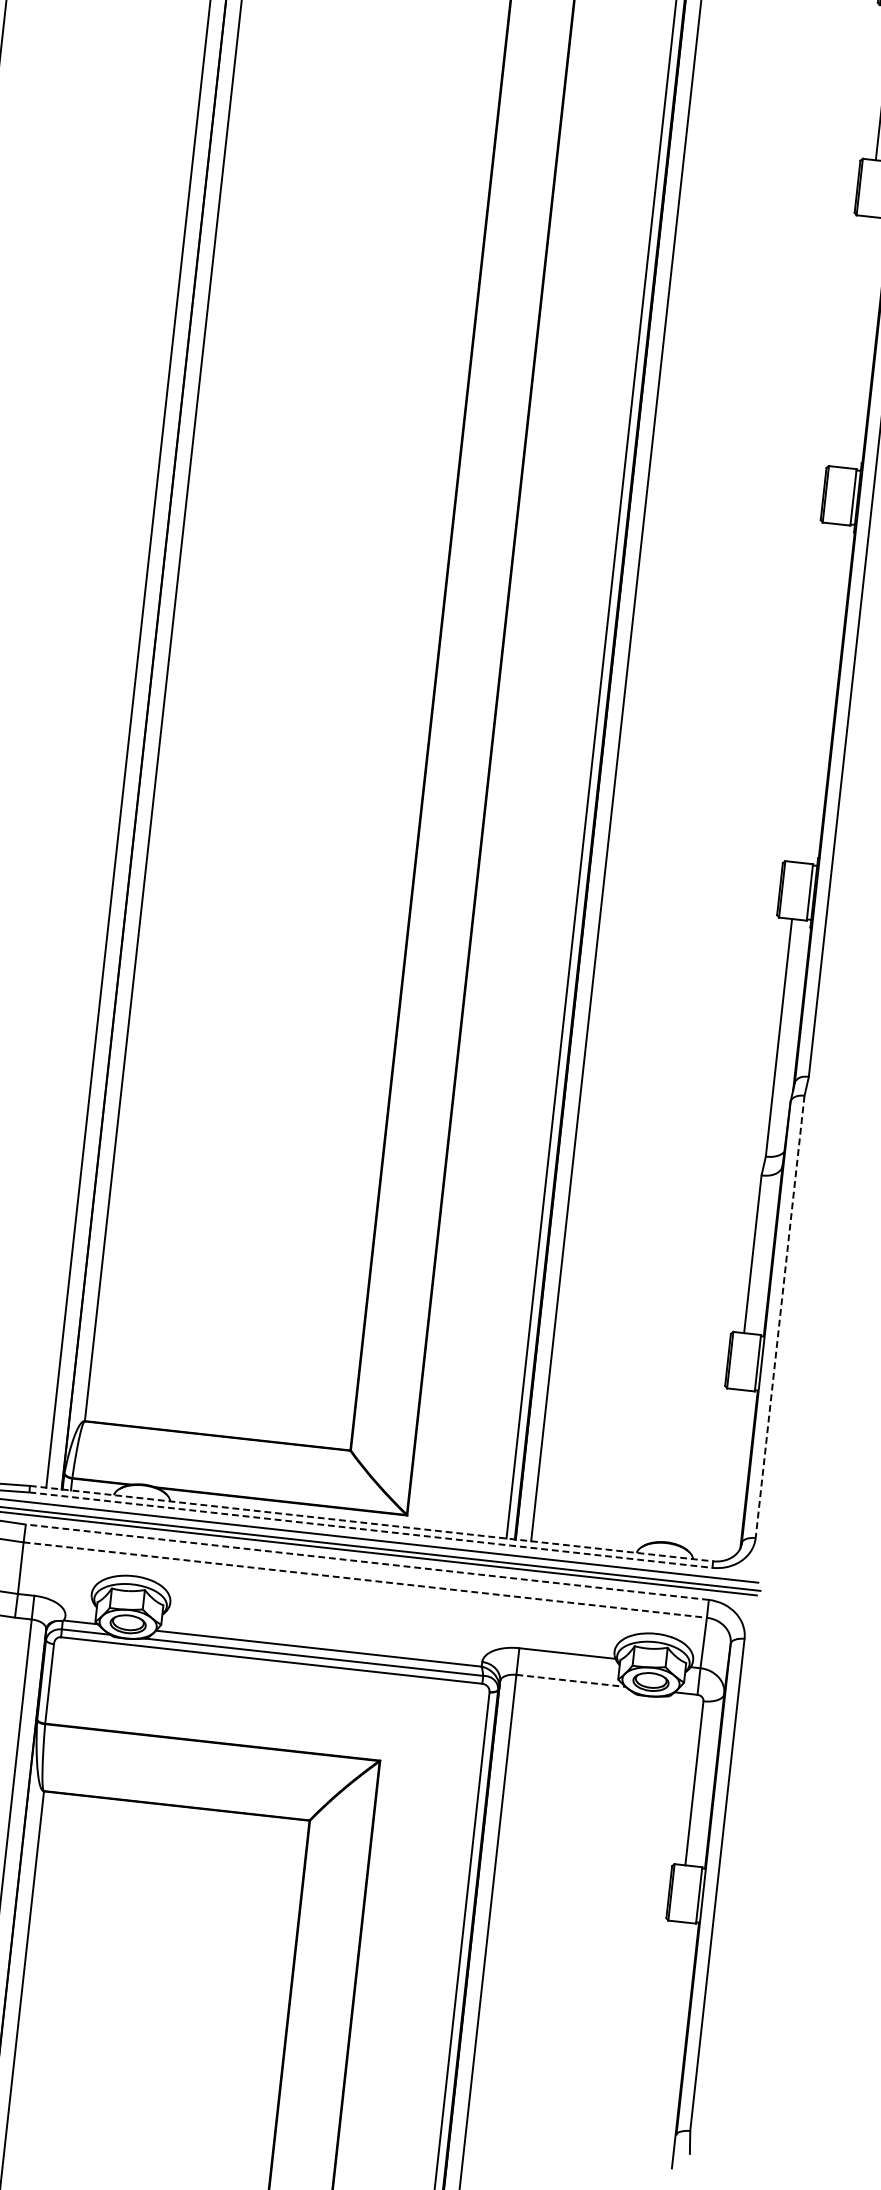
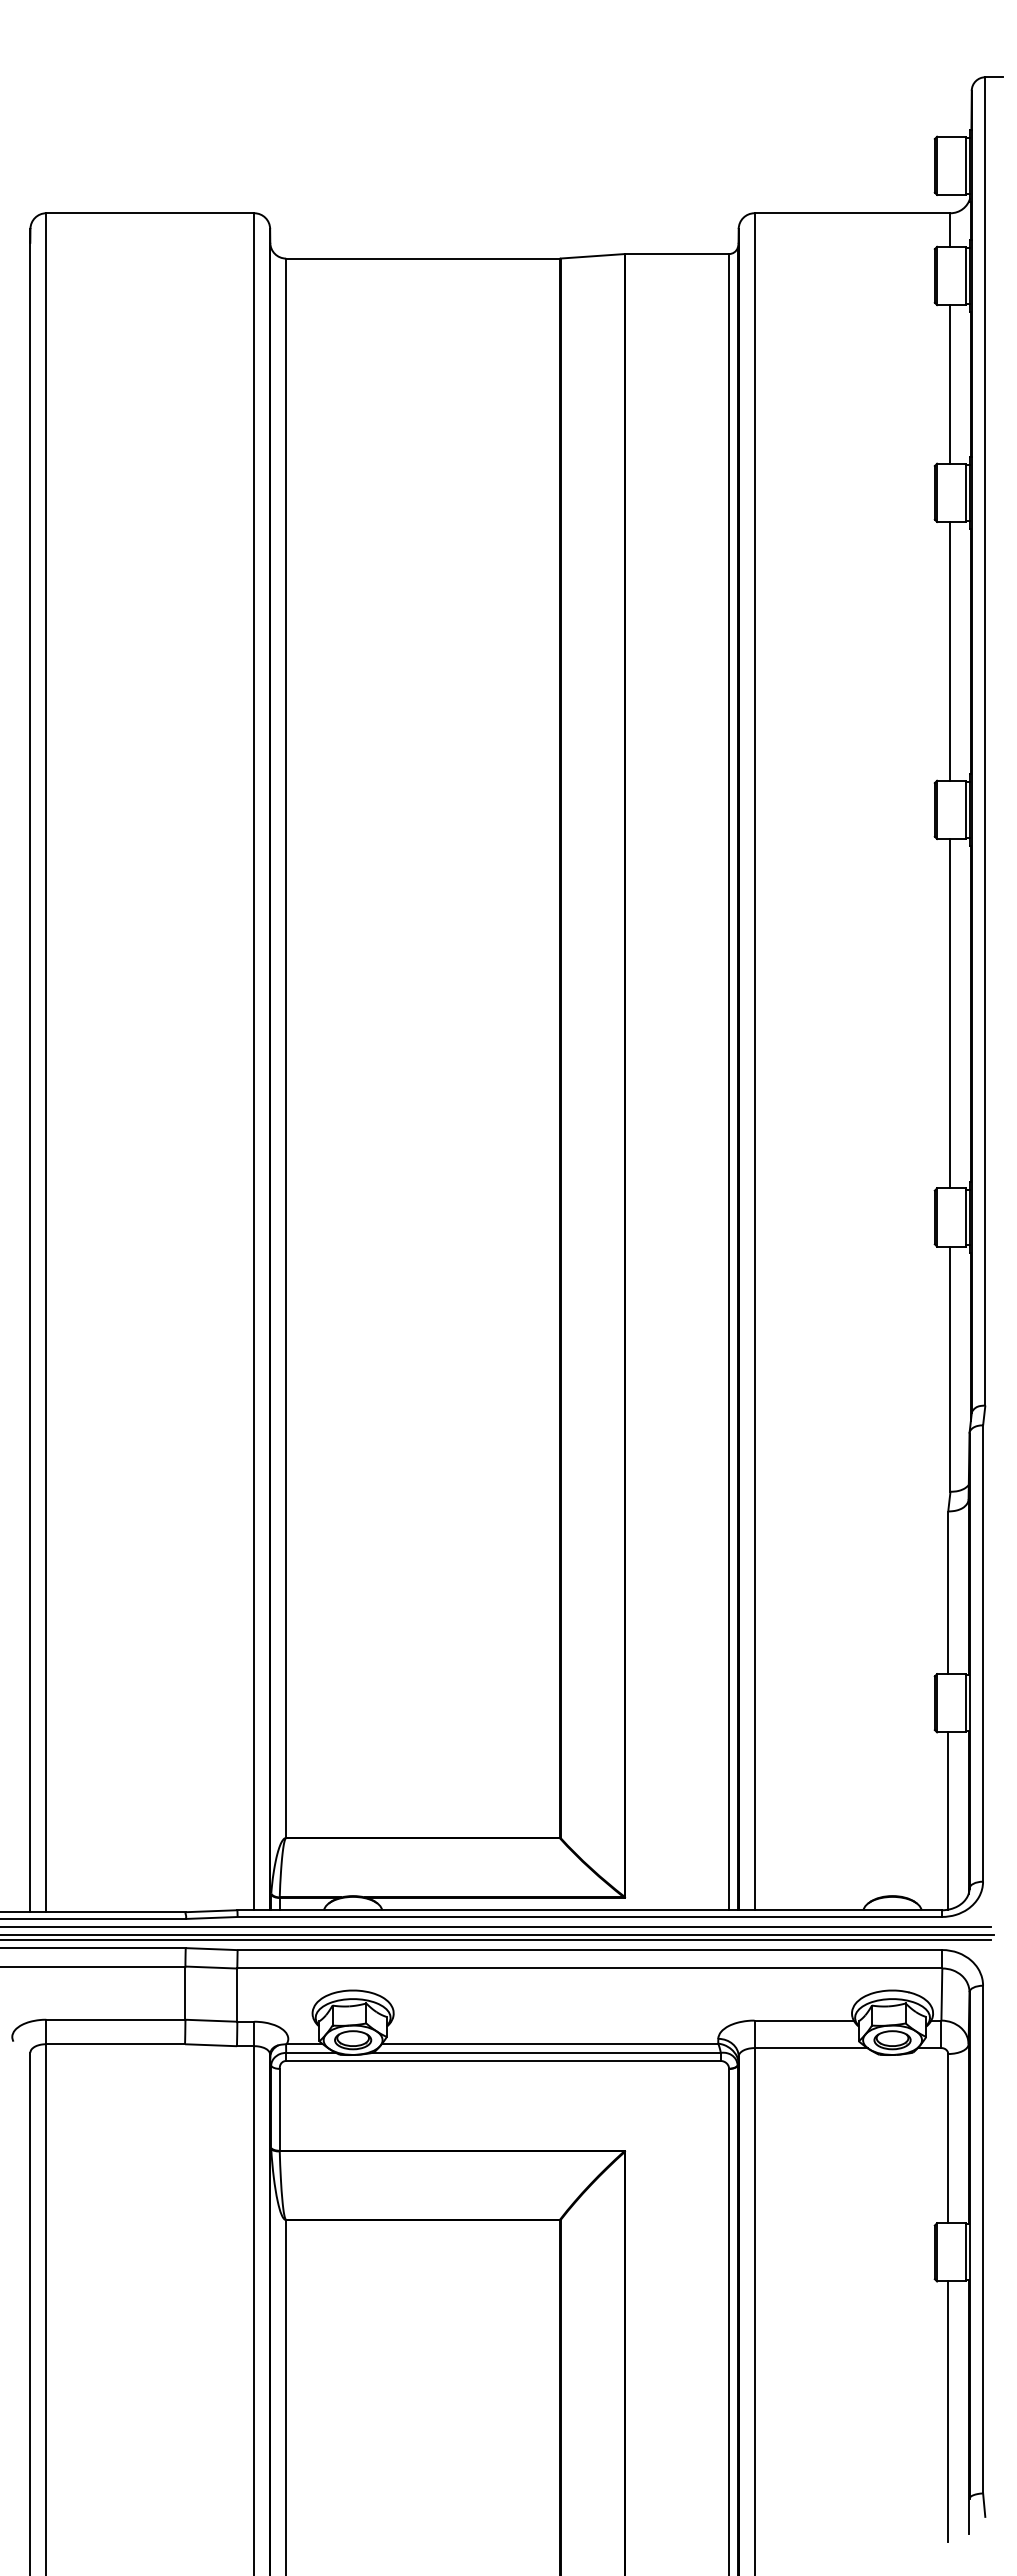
line: (855, 342) -> (950, 651), added
line: (817, 693) -> (950, 1013), added
line: (780, 1317) -> (983, 1654), dashed -> solid
line: (728, 1475) -> (948, 1820), added
line: (372, 1523) -> (590, 1910), dashed -> solid
line: (371, 1529) -> (590, 1916), dashed -> solid
line: (366, 1562) -> (589, 1950), dashed -> solid
line: (365, 1580) -> (590, 1968), dashed -> solid
line: (571, 1681) -> (811, 2048), dashed -> solid
line: (665, 2047) -> (948, 2411), added

